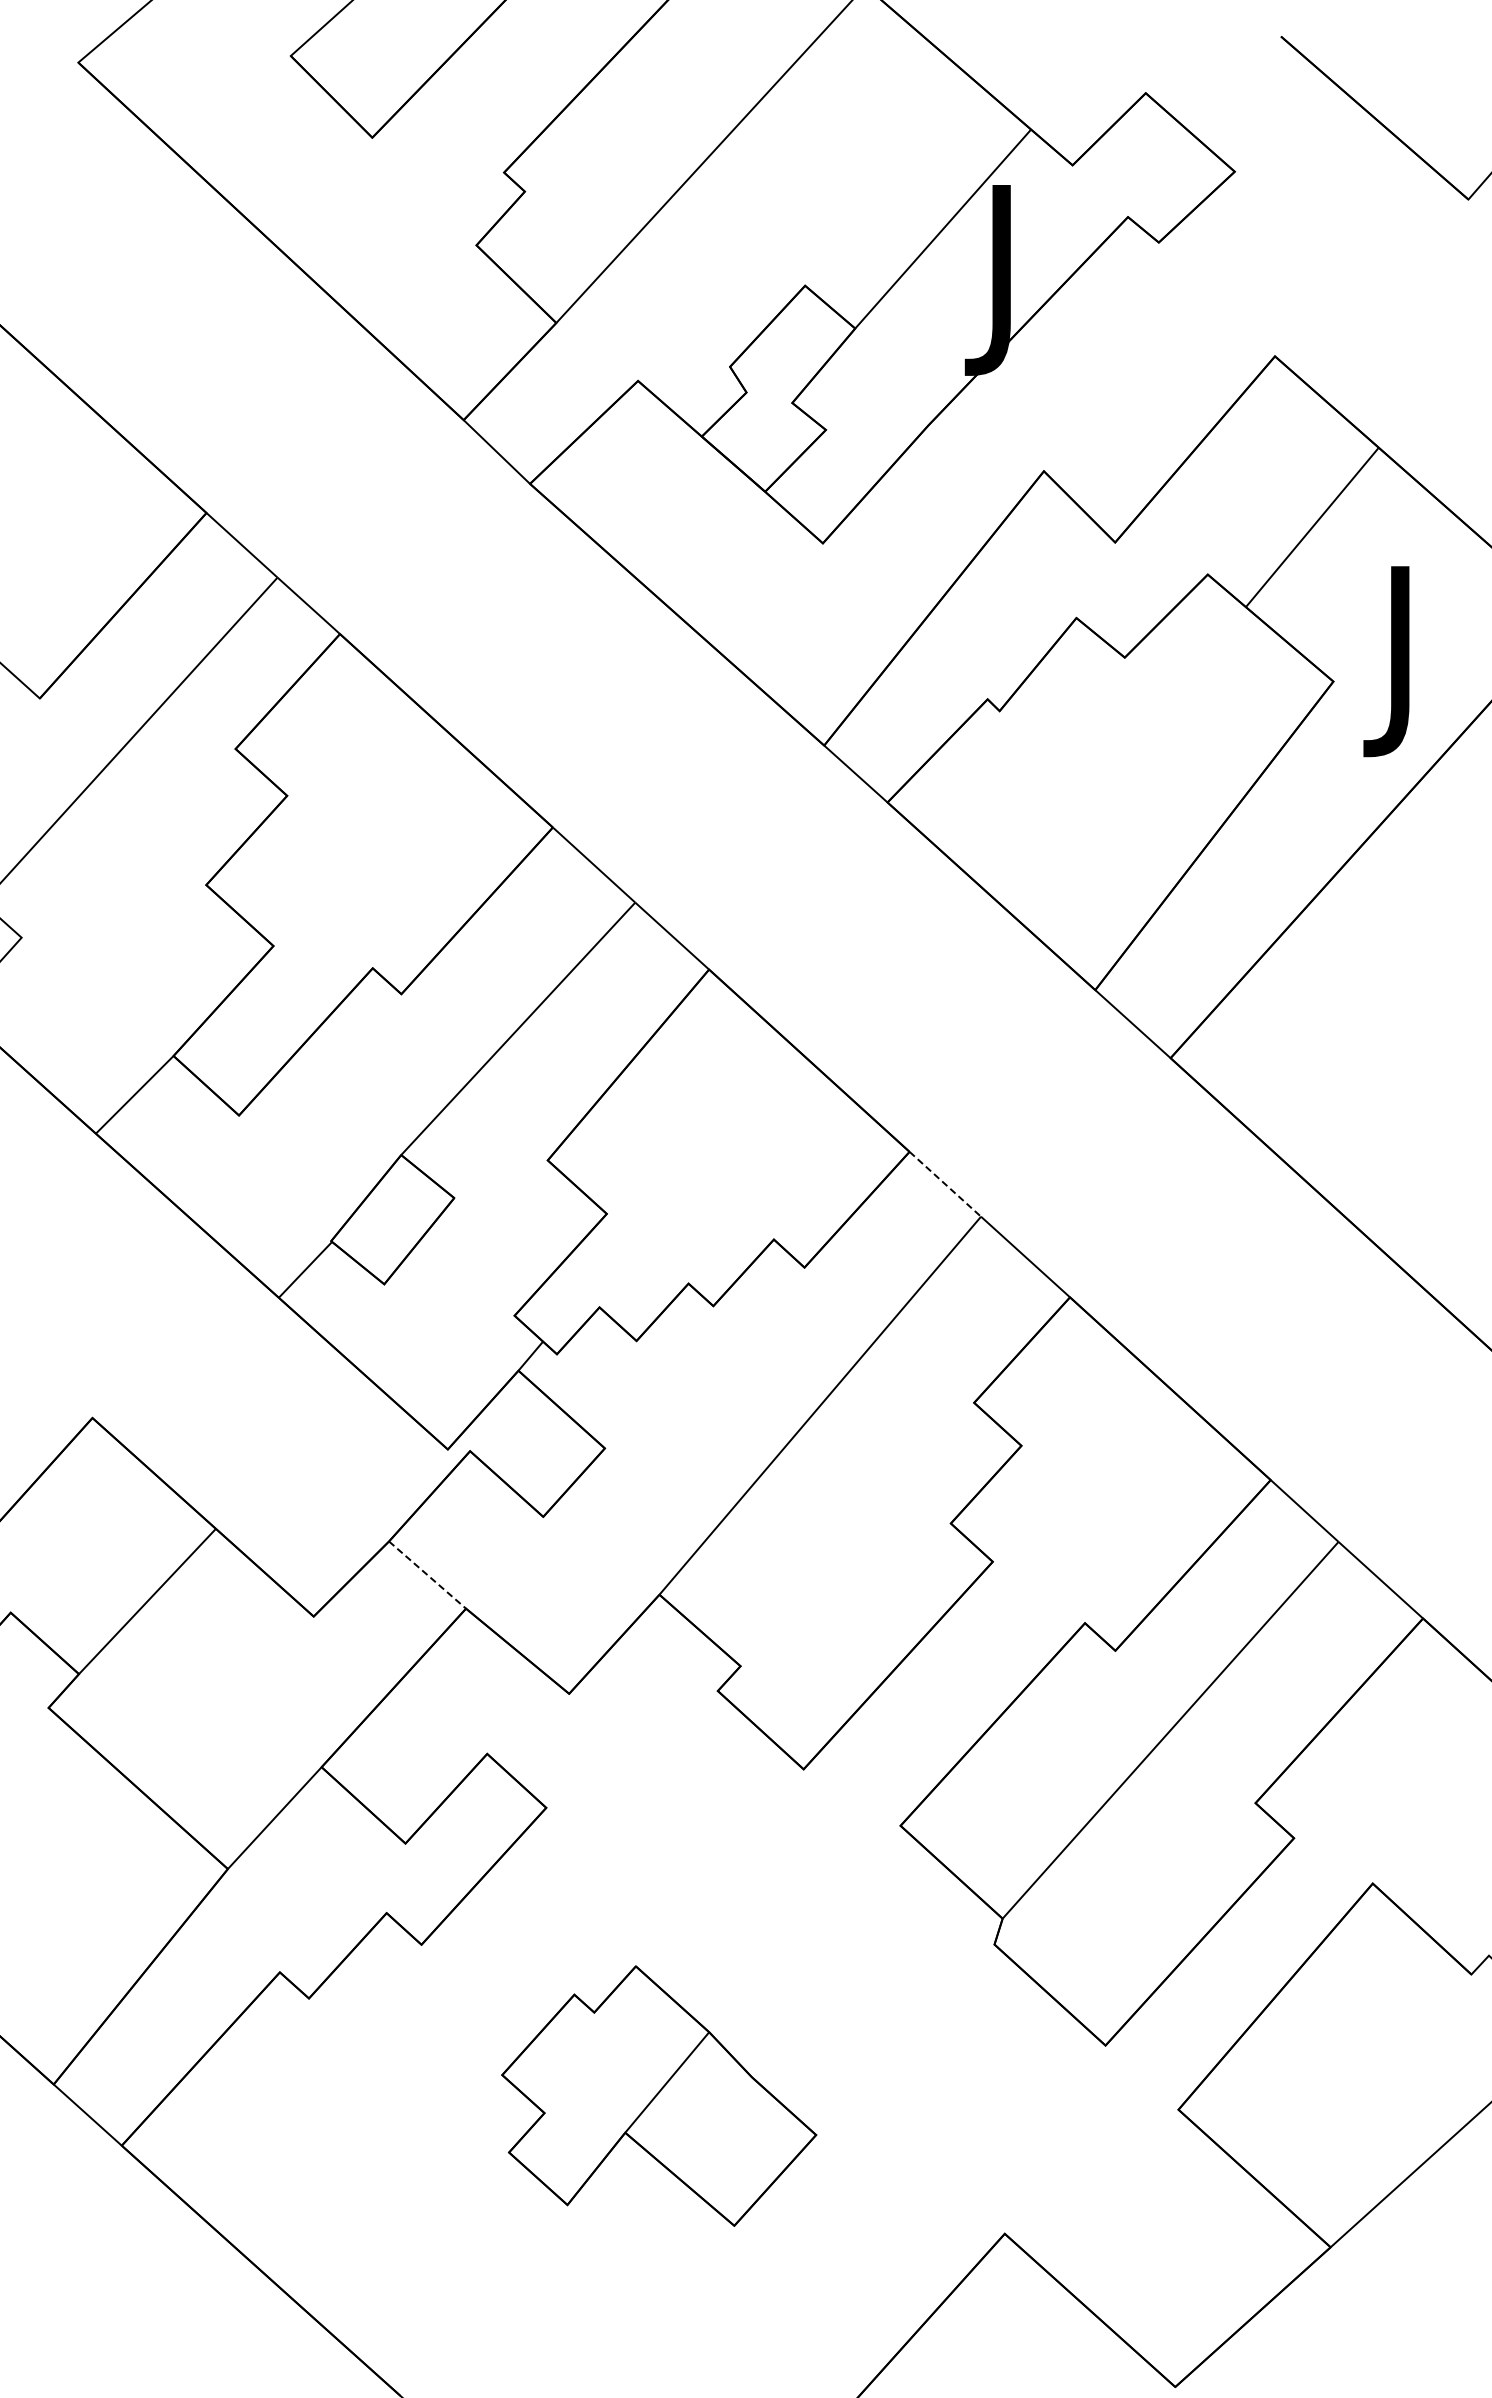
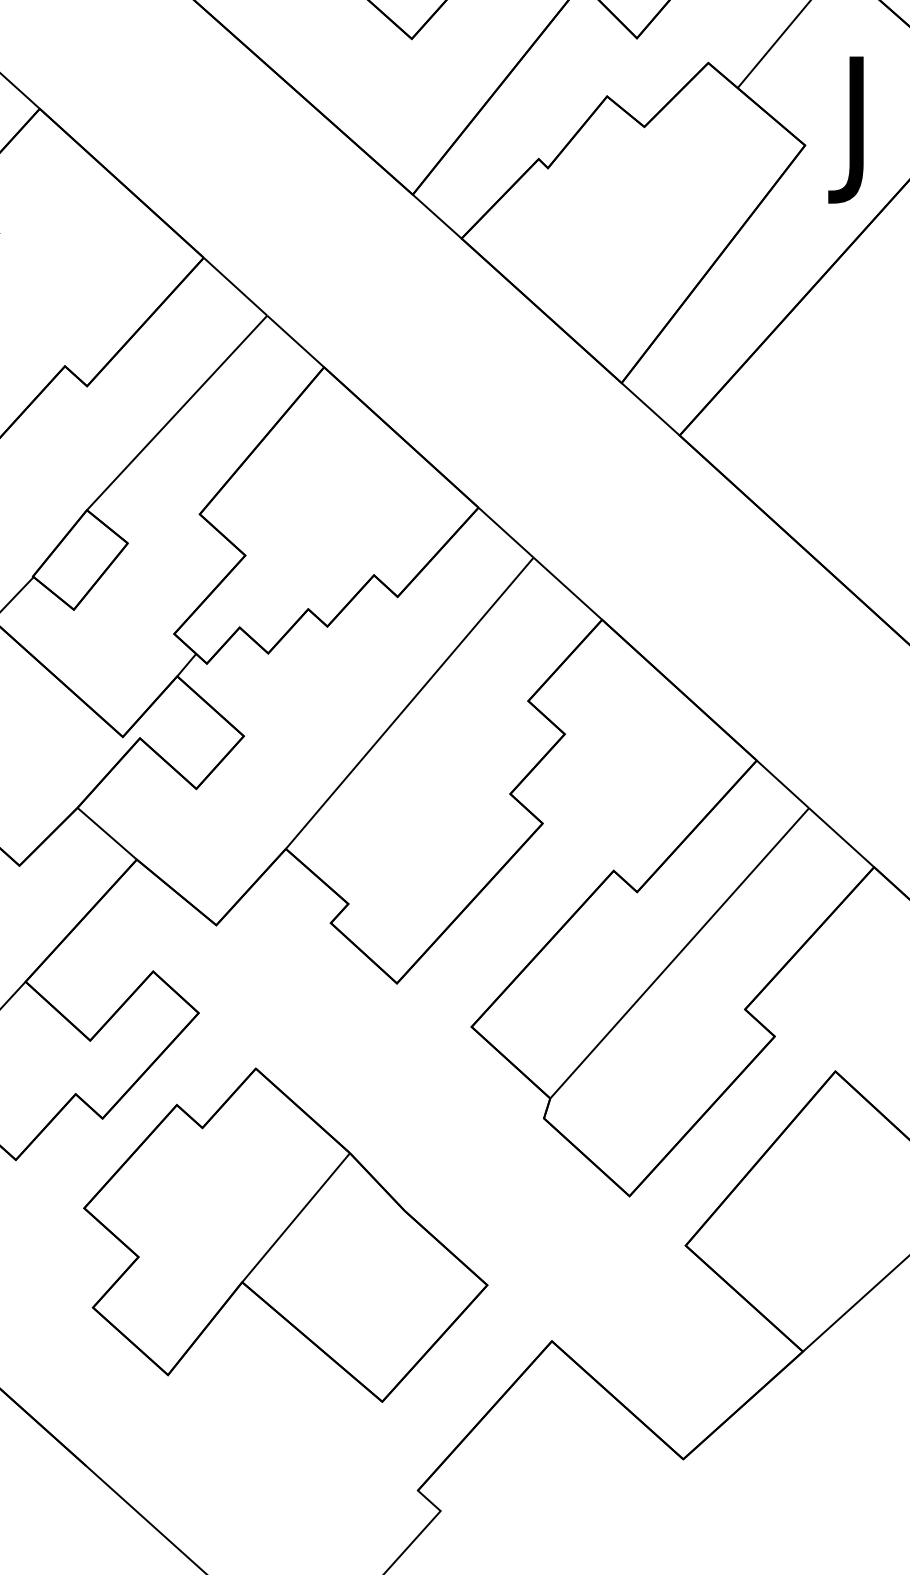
line: (945, 1184) -> (506, 532), dashed -> solid
line: (427, 1575) -> (107, 834), dashed -> solid
part: (658, 2095) -> (285, 1234), size x1.67

